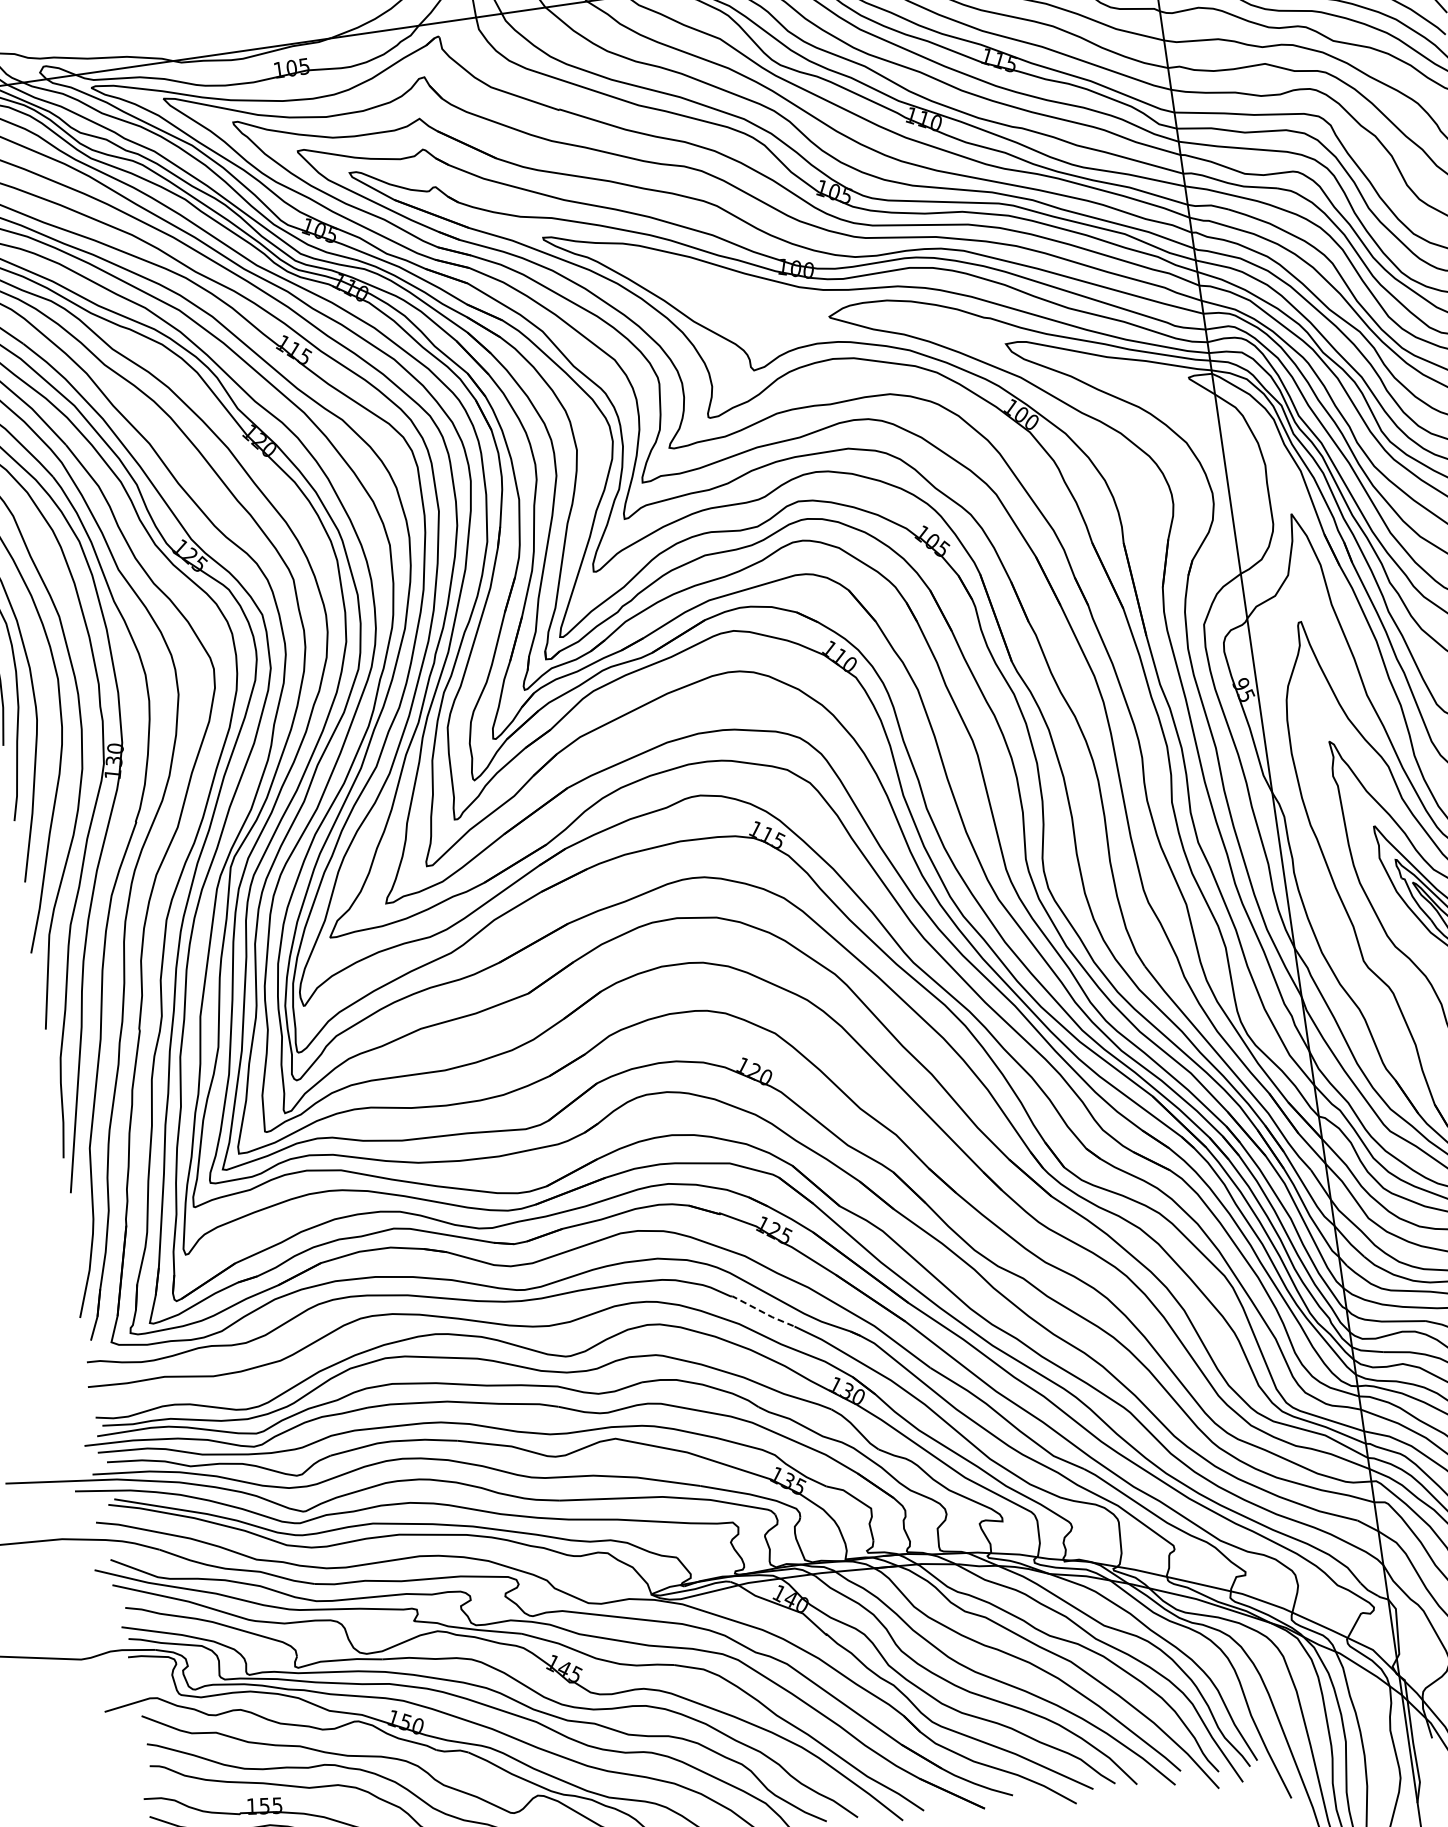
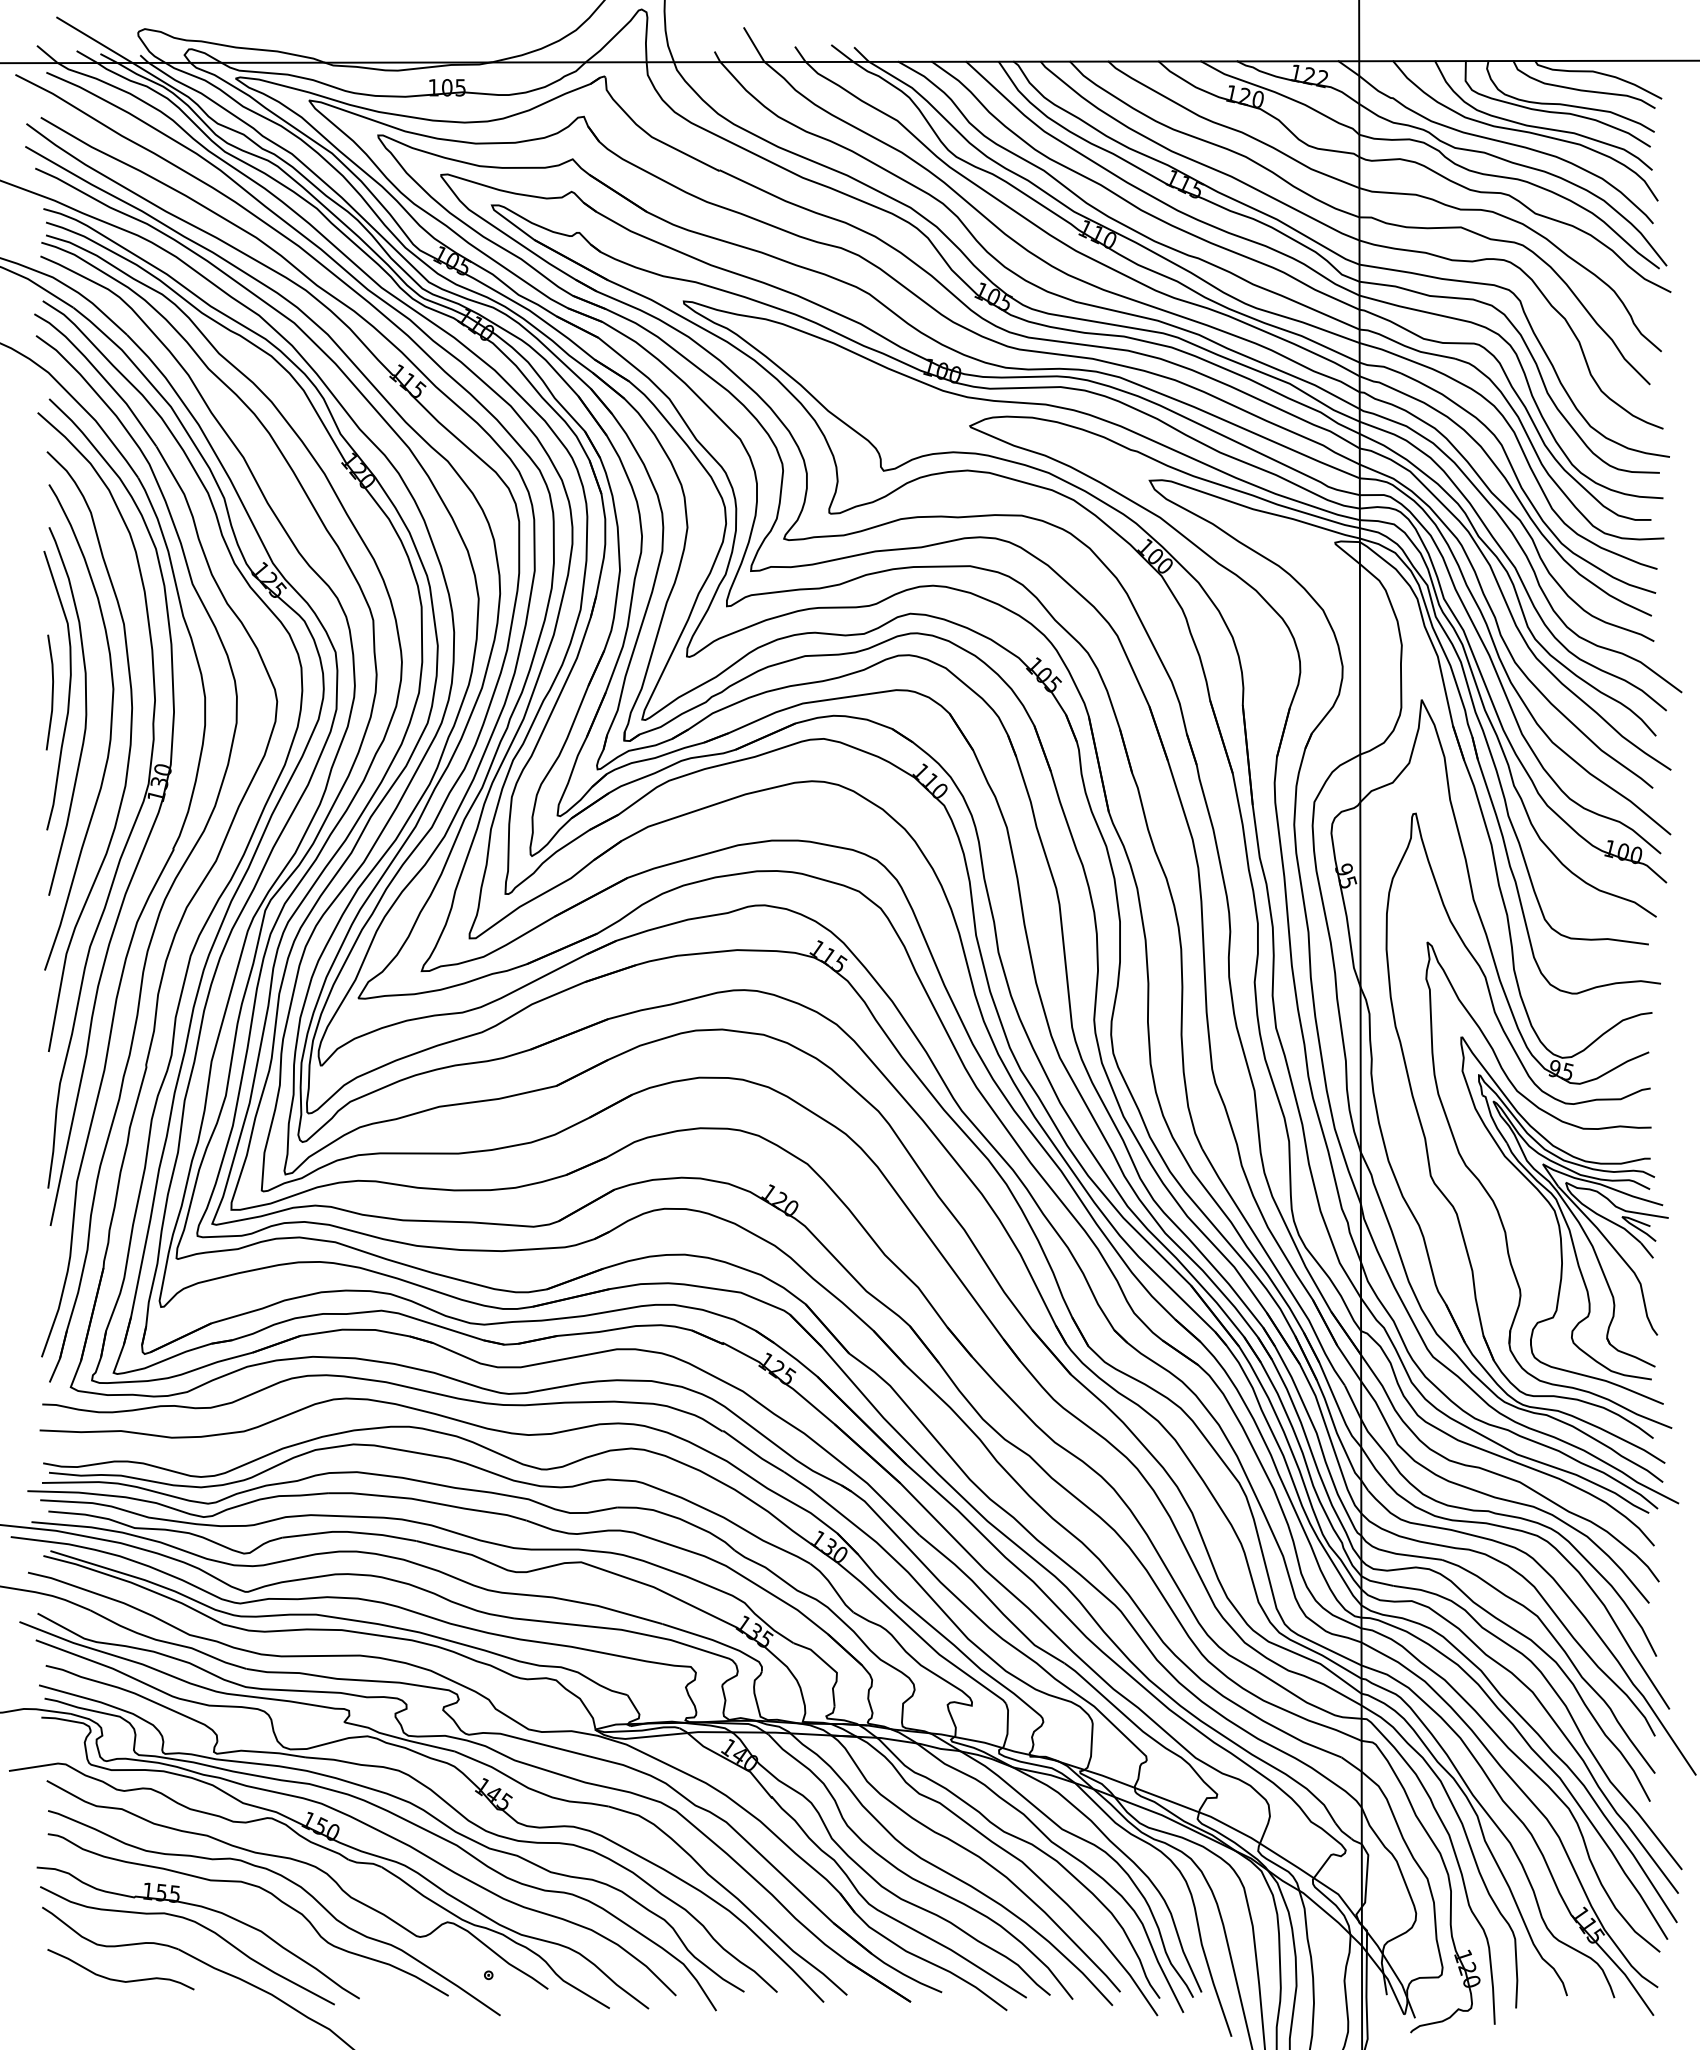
line: (761, 1311) -> (752, 1451), dashed -> solid

